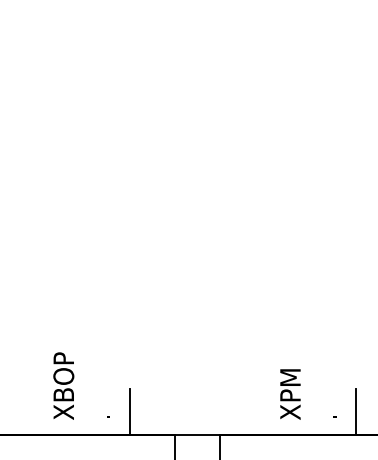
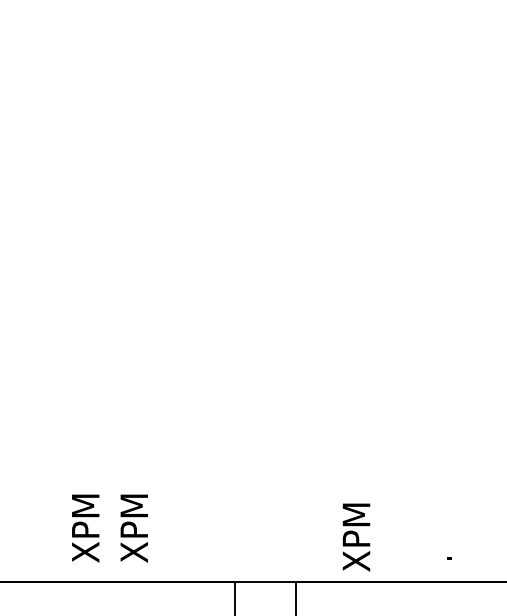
text: (63, 375) -> (85, 503), XBOP -> XPM
text: (99, 394) -> (133, 528), . -> XPM
text: (290, 394) -> (356, 537), moved
line: (130, 411) -> (174, 551), removed
line: (356, 411) -> (477, 551), removed

